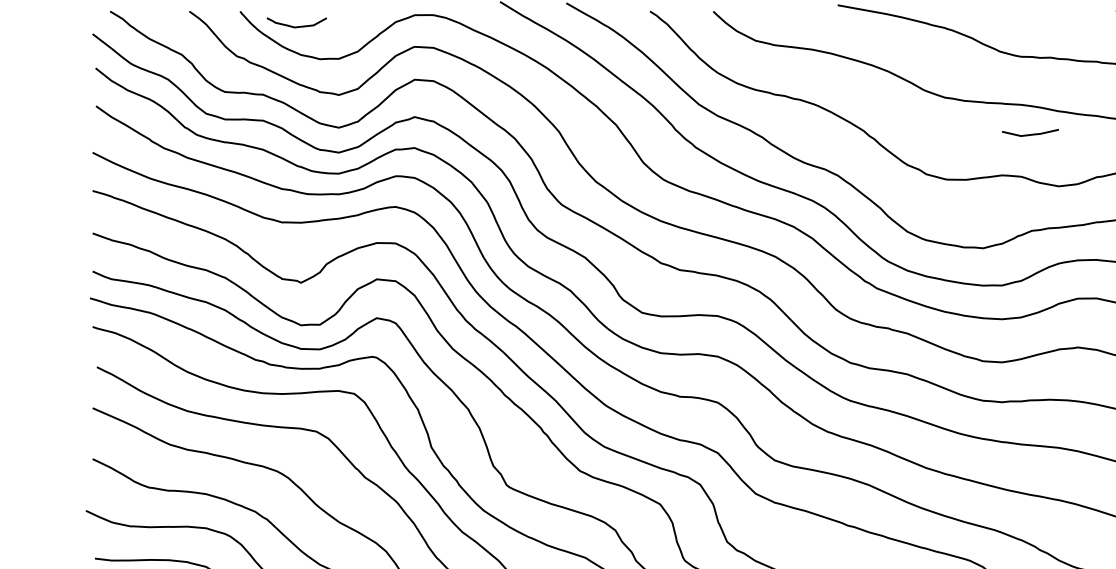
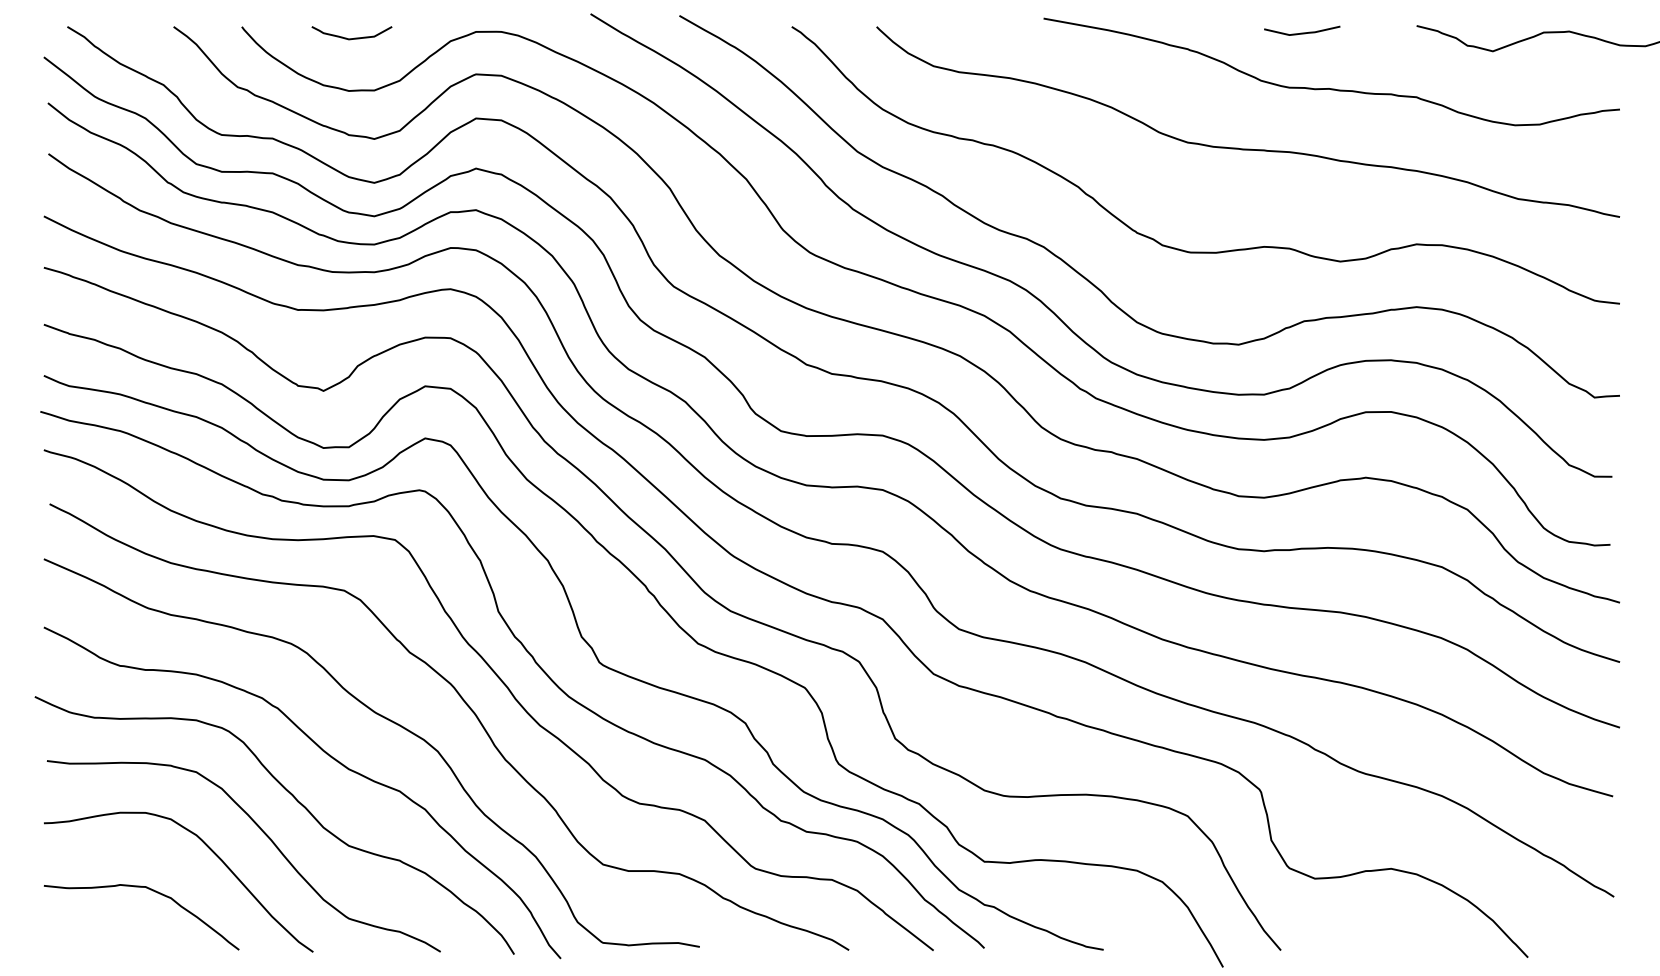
curve: (298, 26) -> (354, 37), moved
line: (1030, 134) -> (1302, 32), moved

